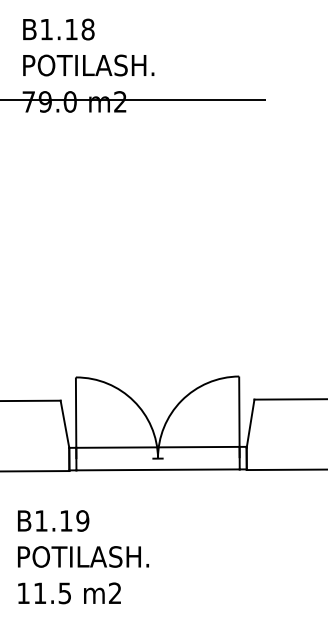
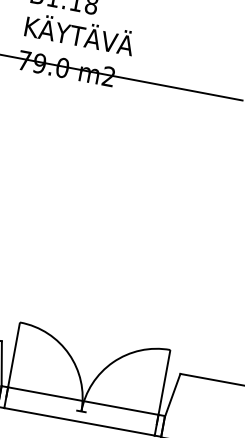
text: (89, 62) -> (87, 35), POTILASH. -> KÄYTÄVÄ

